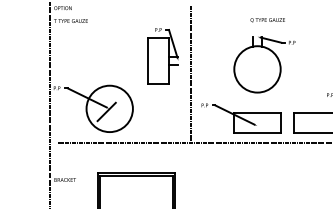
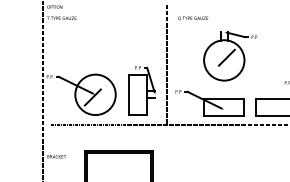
text: (267, 20) -> (192, 18), moved
part: (162, 56) -> (141, 91), moved
line: (260, 66) -> (226, 57), added

